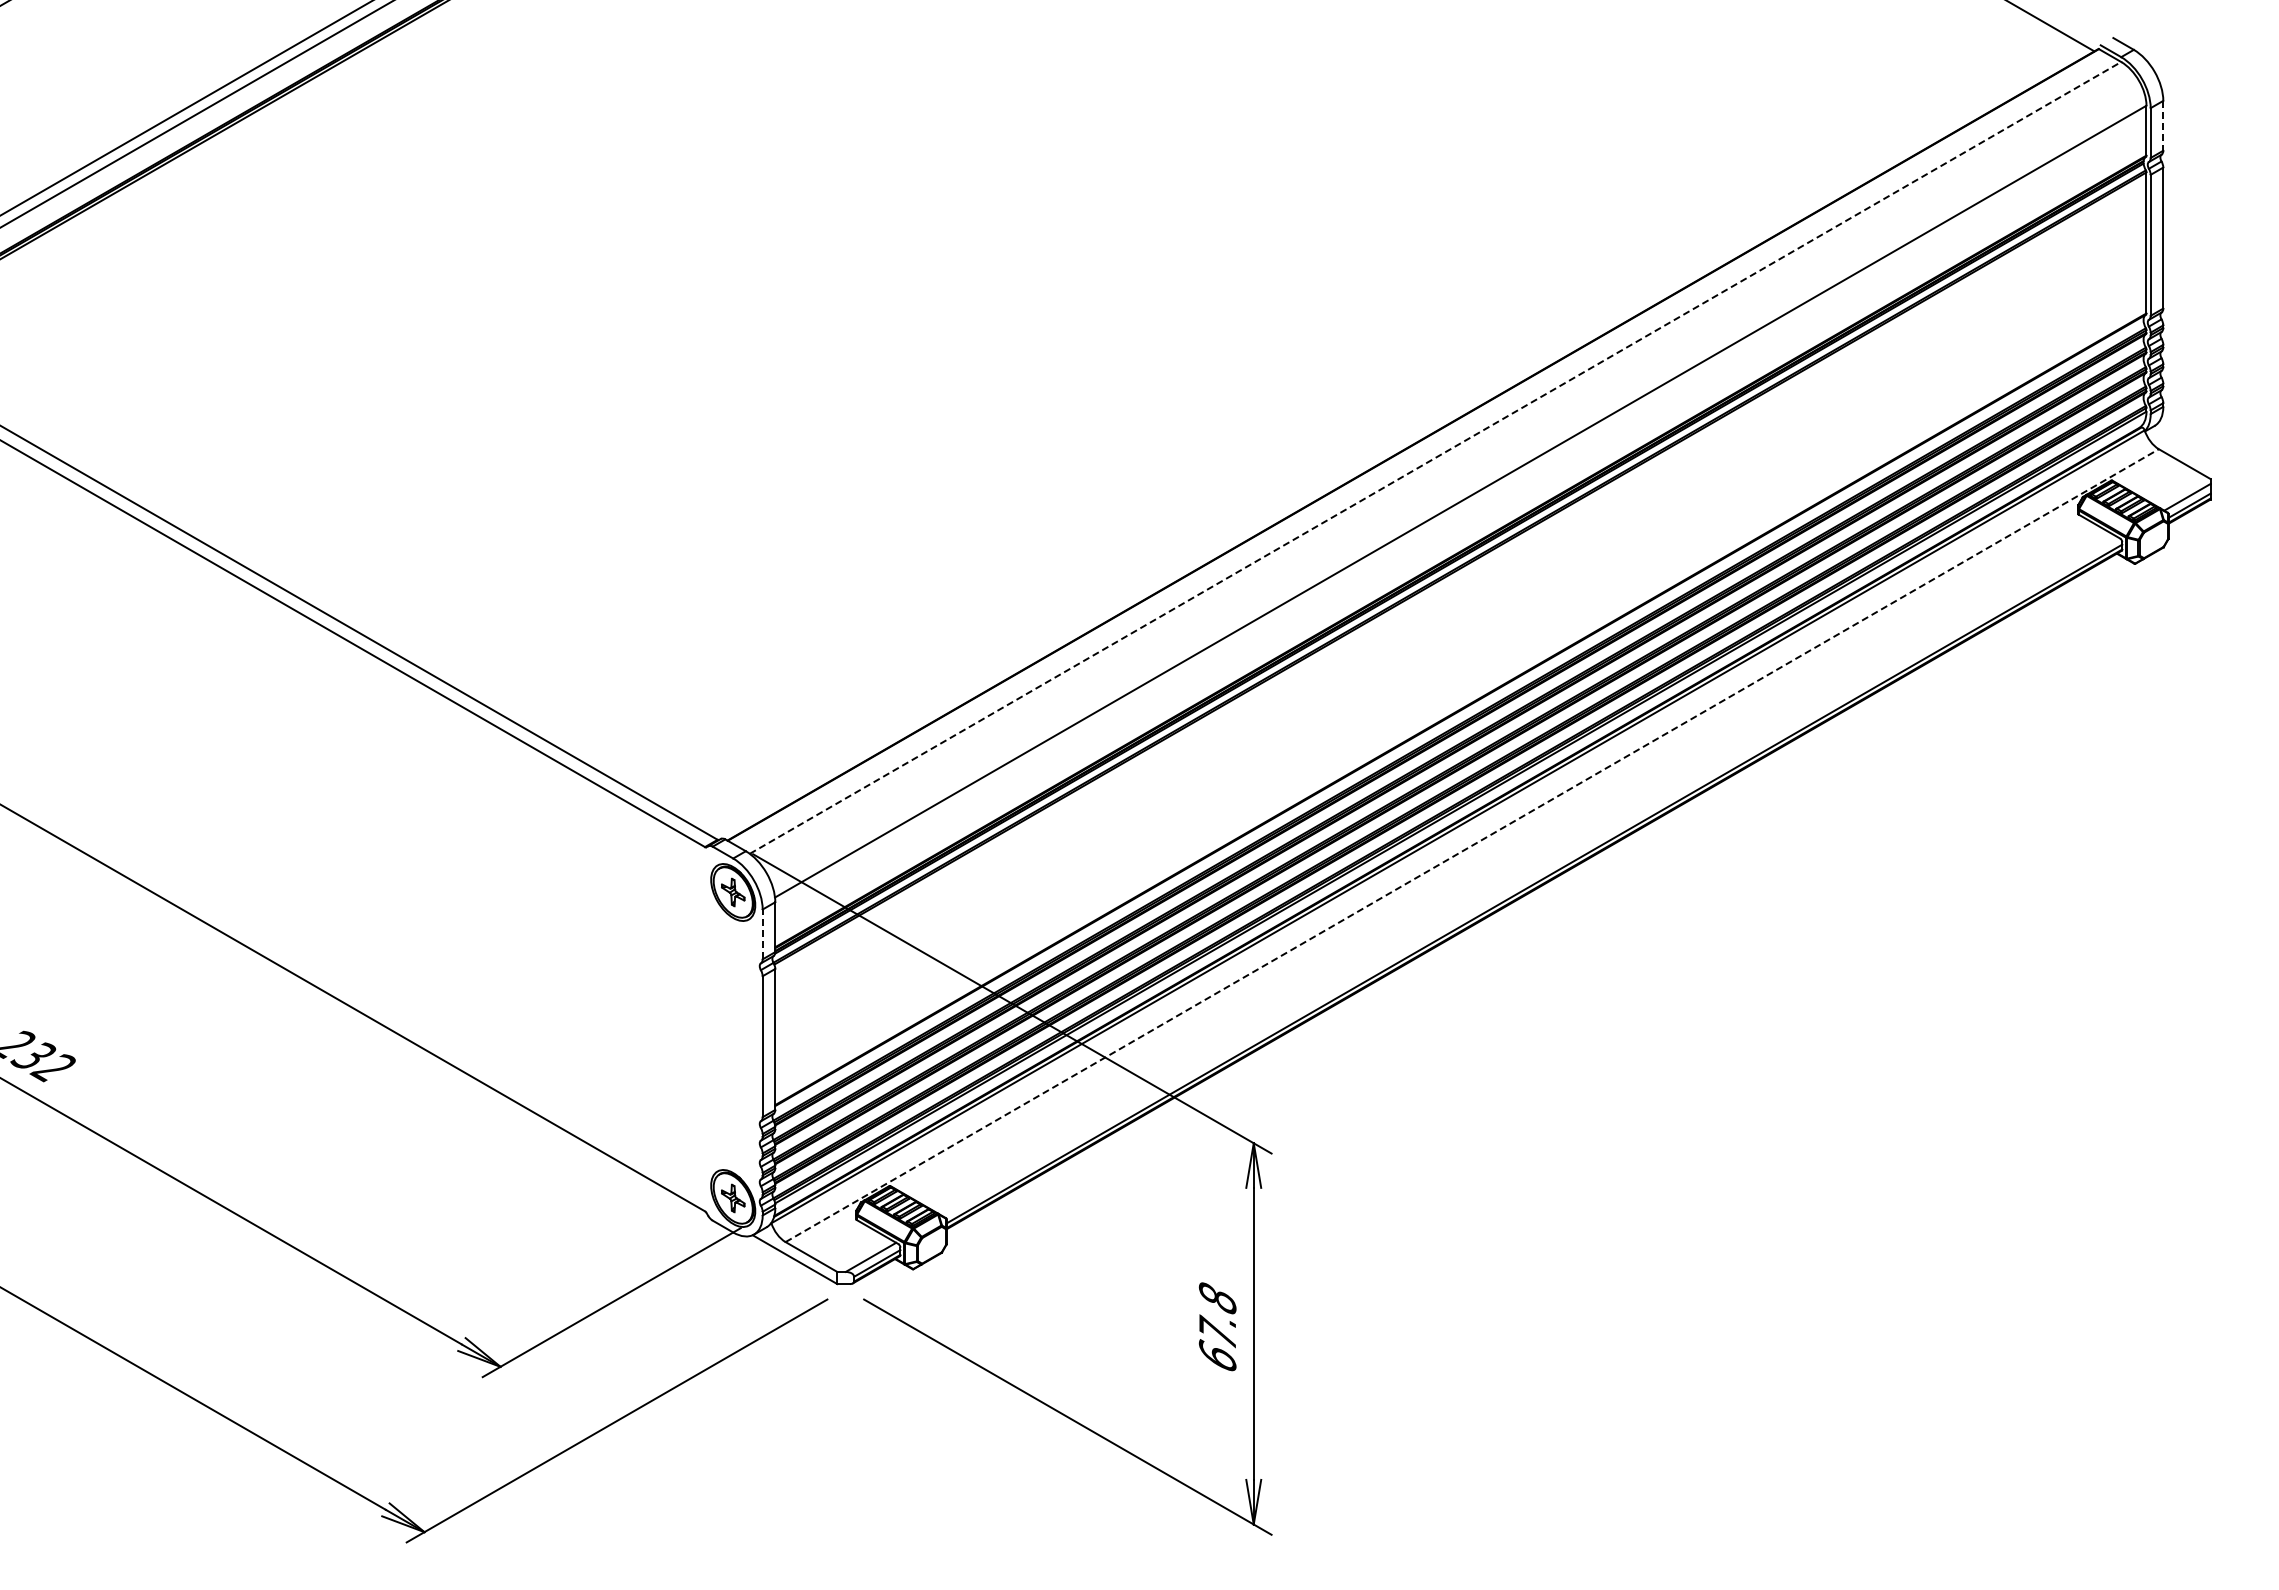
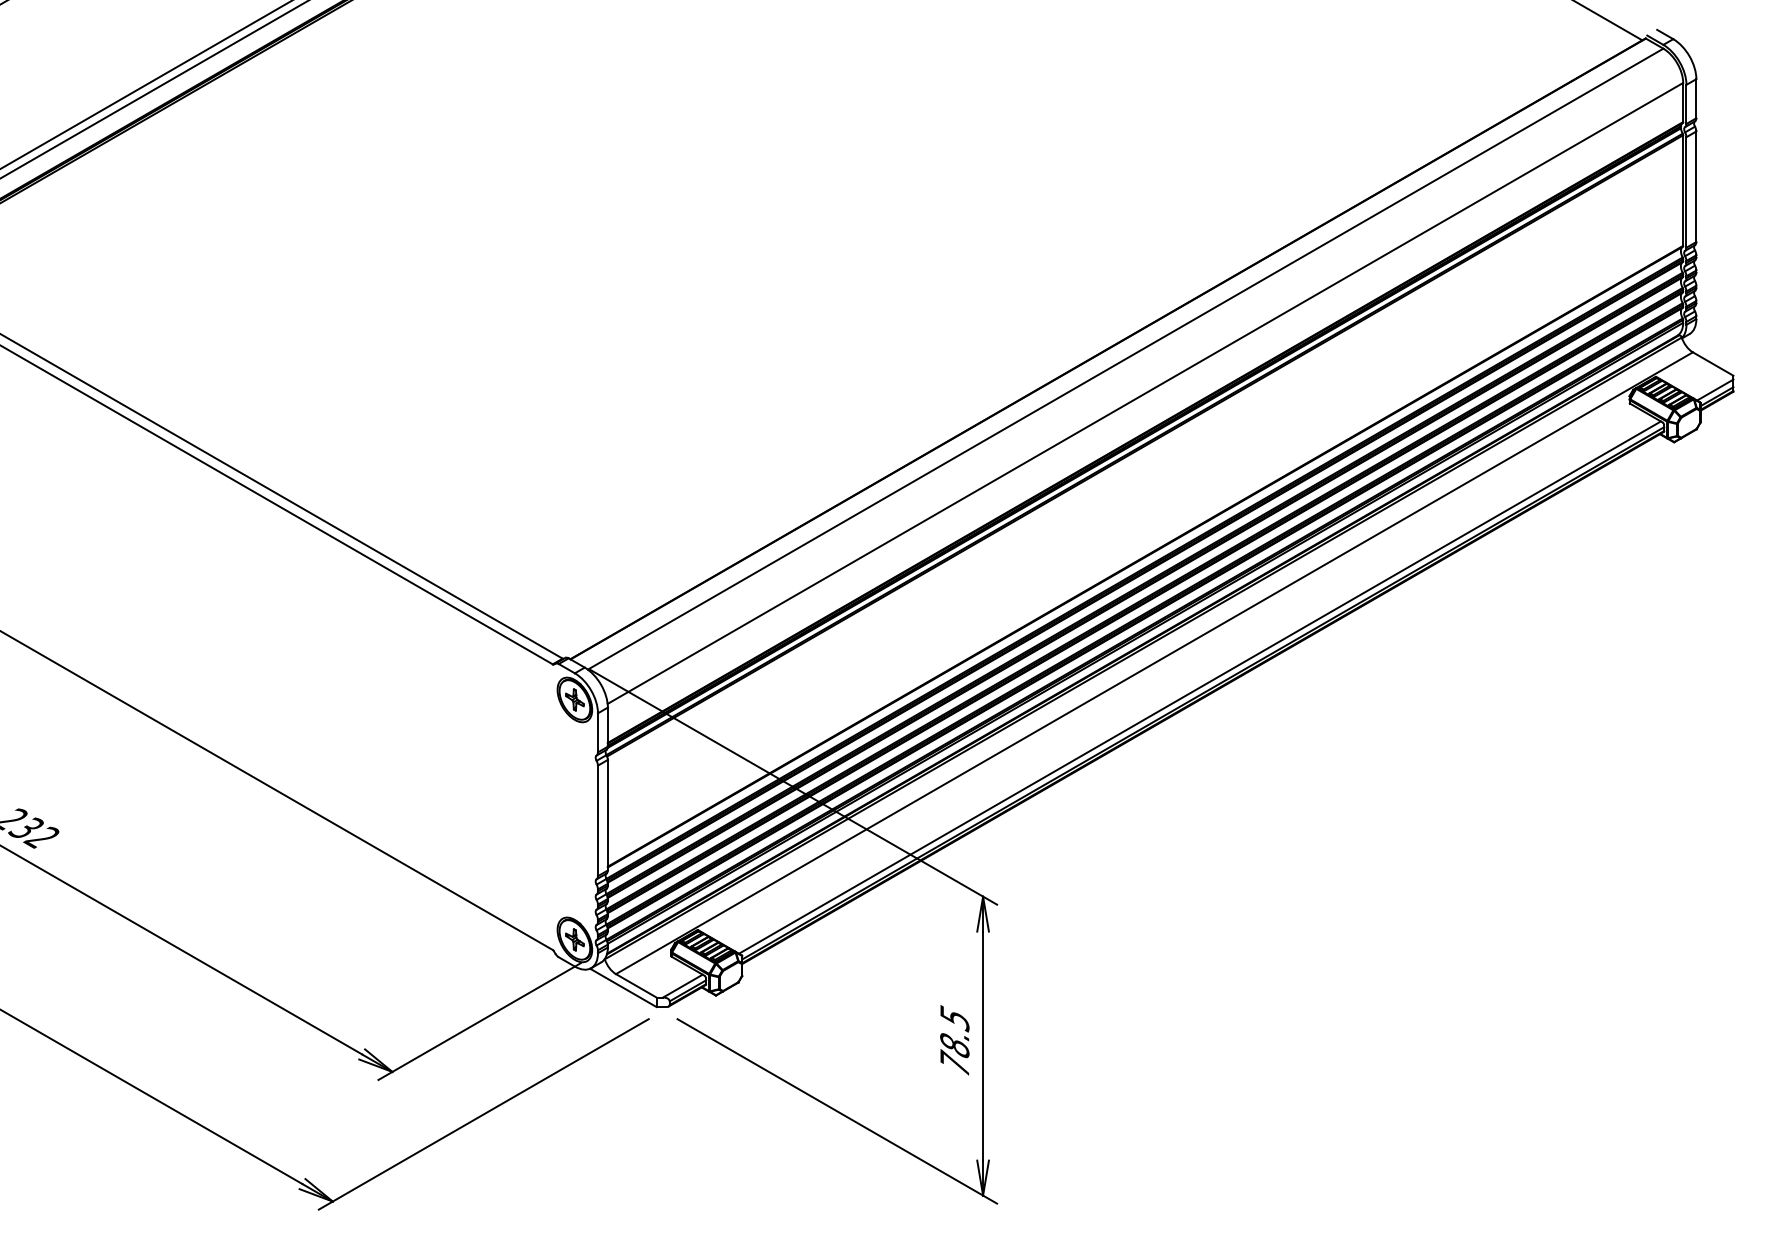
line: (2163, 125) -> (1696, 98), dashed -> solid
line: (1435, 457) -> (1125, 358), dashed -> solid
line: (1472, 845) -> (1154, 663), dashed -> solid
line: (1530, 876) -> (1200, 687), added
line: (762, 934) -> (597, 732), dashed -> solid
text: (1217, 1326) -> (954, 1040), 67.8 -> 78.5

